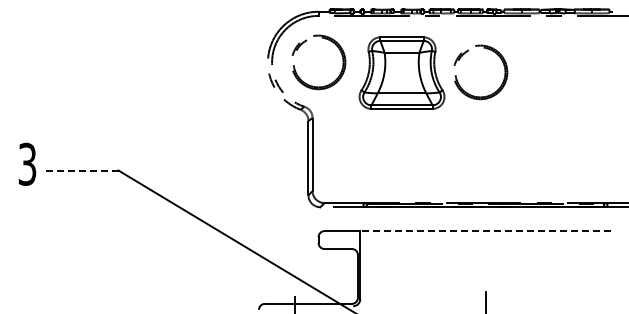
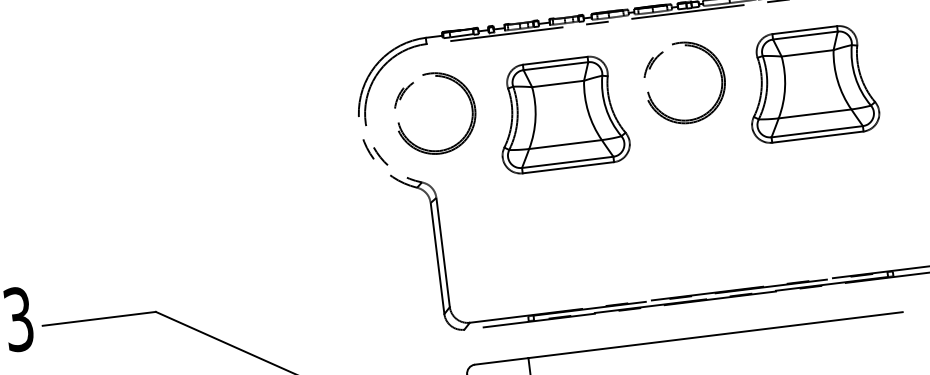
part: (568, 72) -> (810, 82), added
part: (459, 83) -> (655, 103), moved
line: (80, 170) -> (99, 318), dashed -> solid
line: (485, 231) -> (715, 335), dashed -> solid

